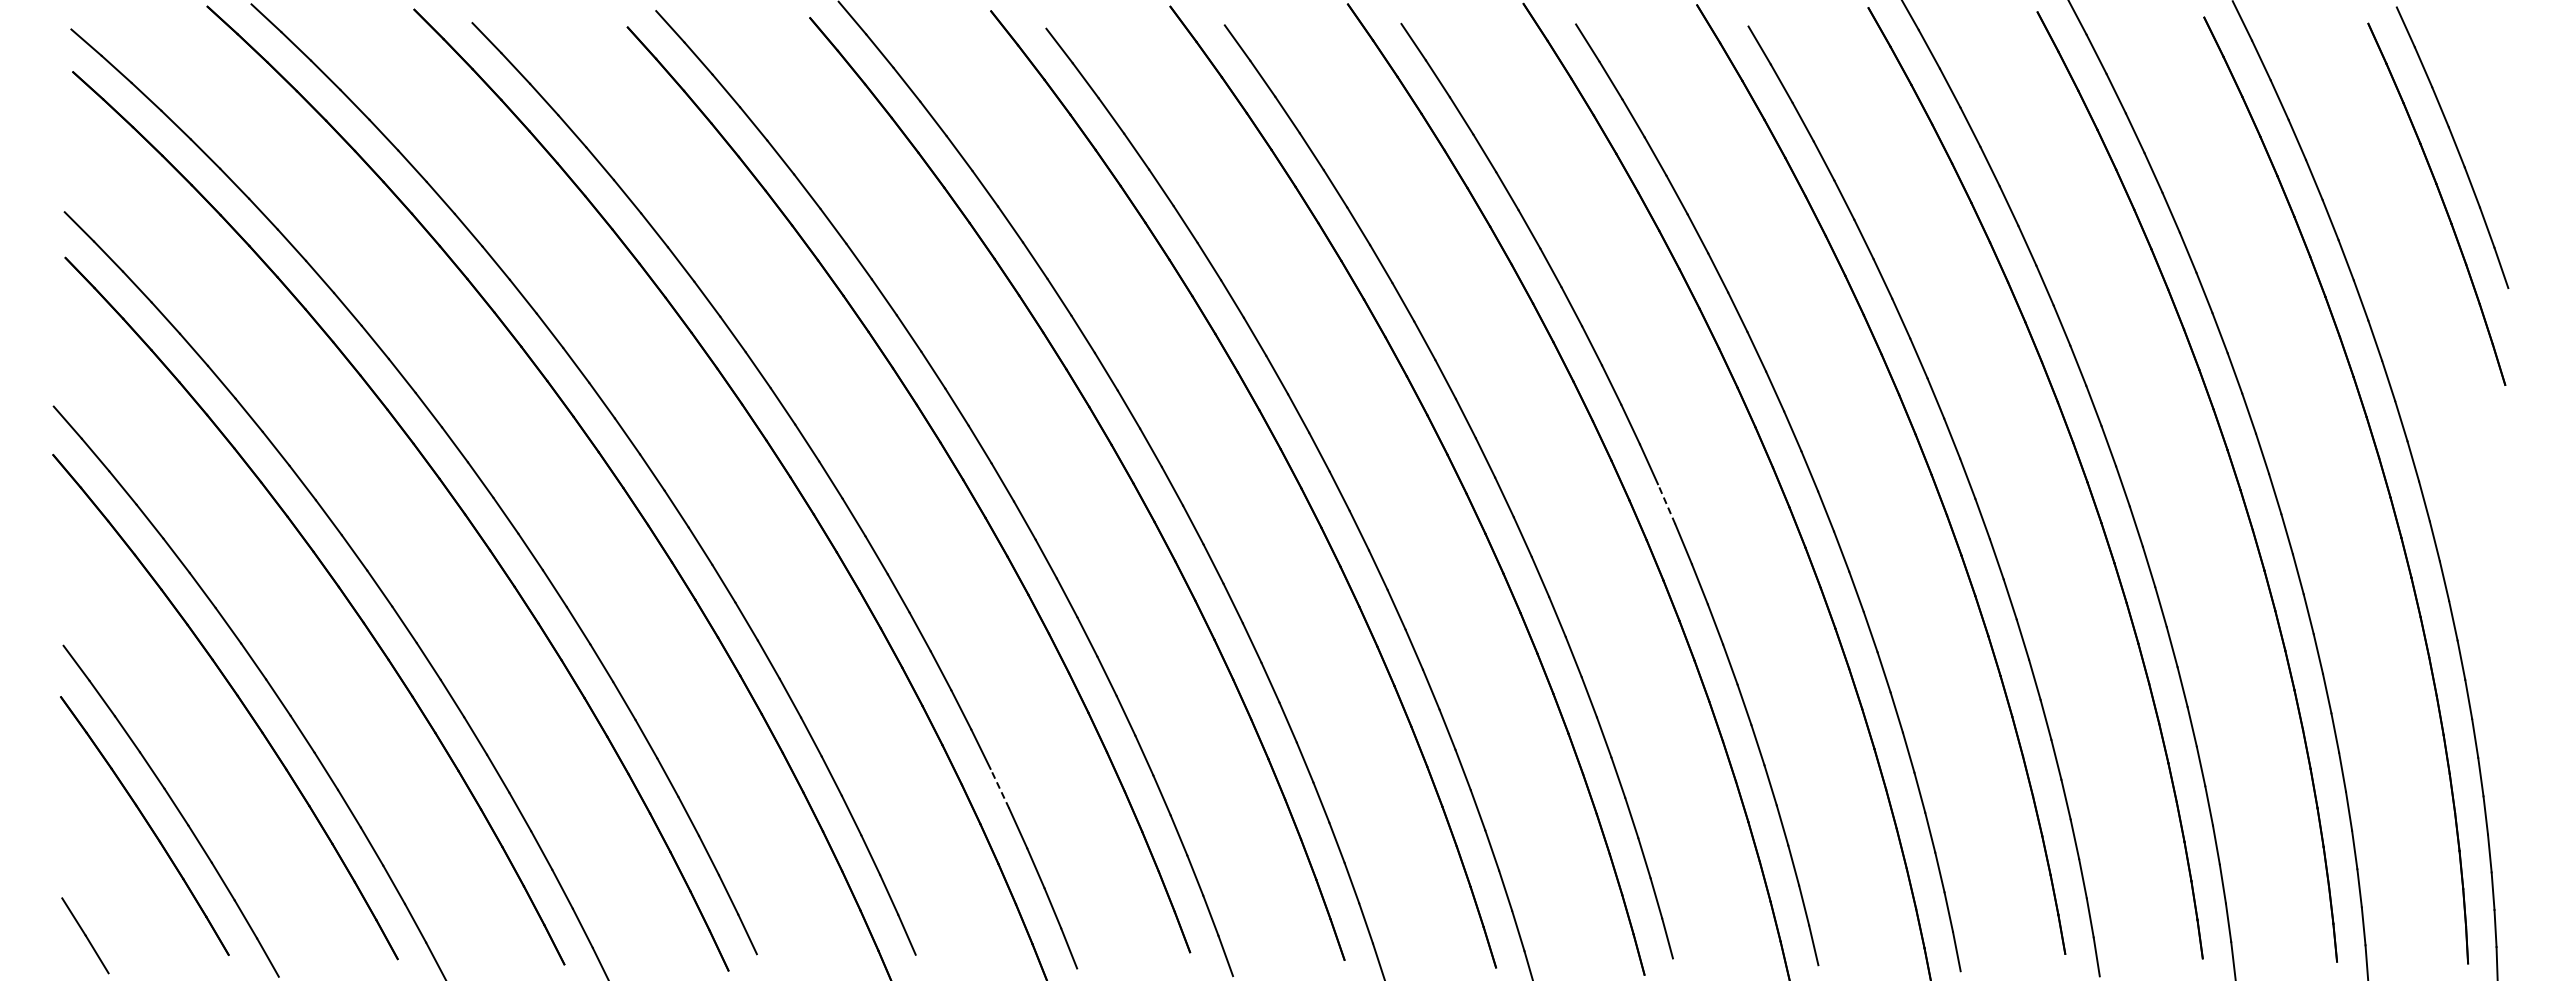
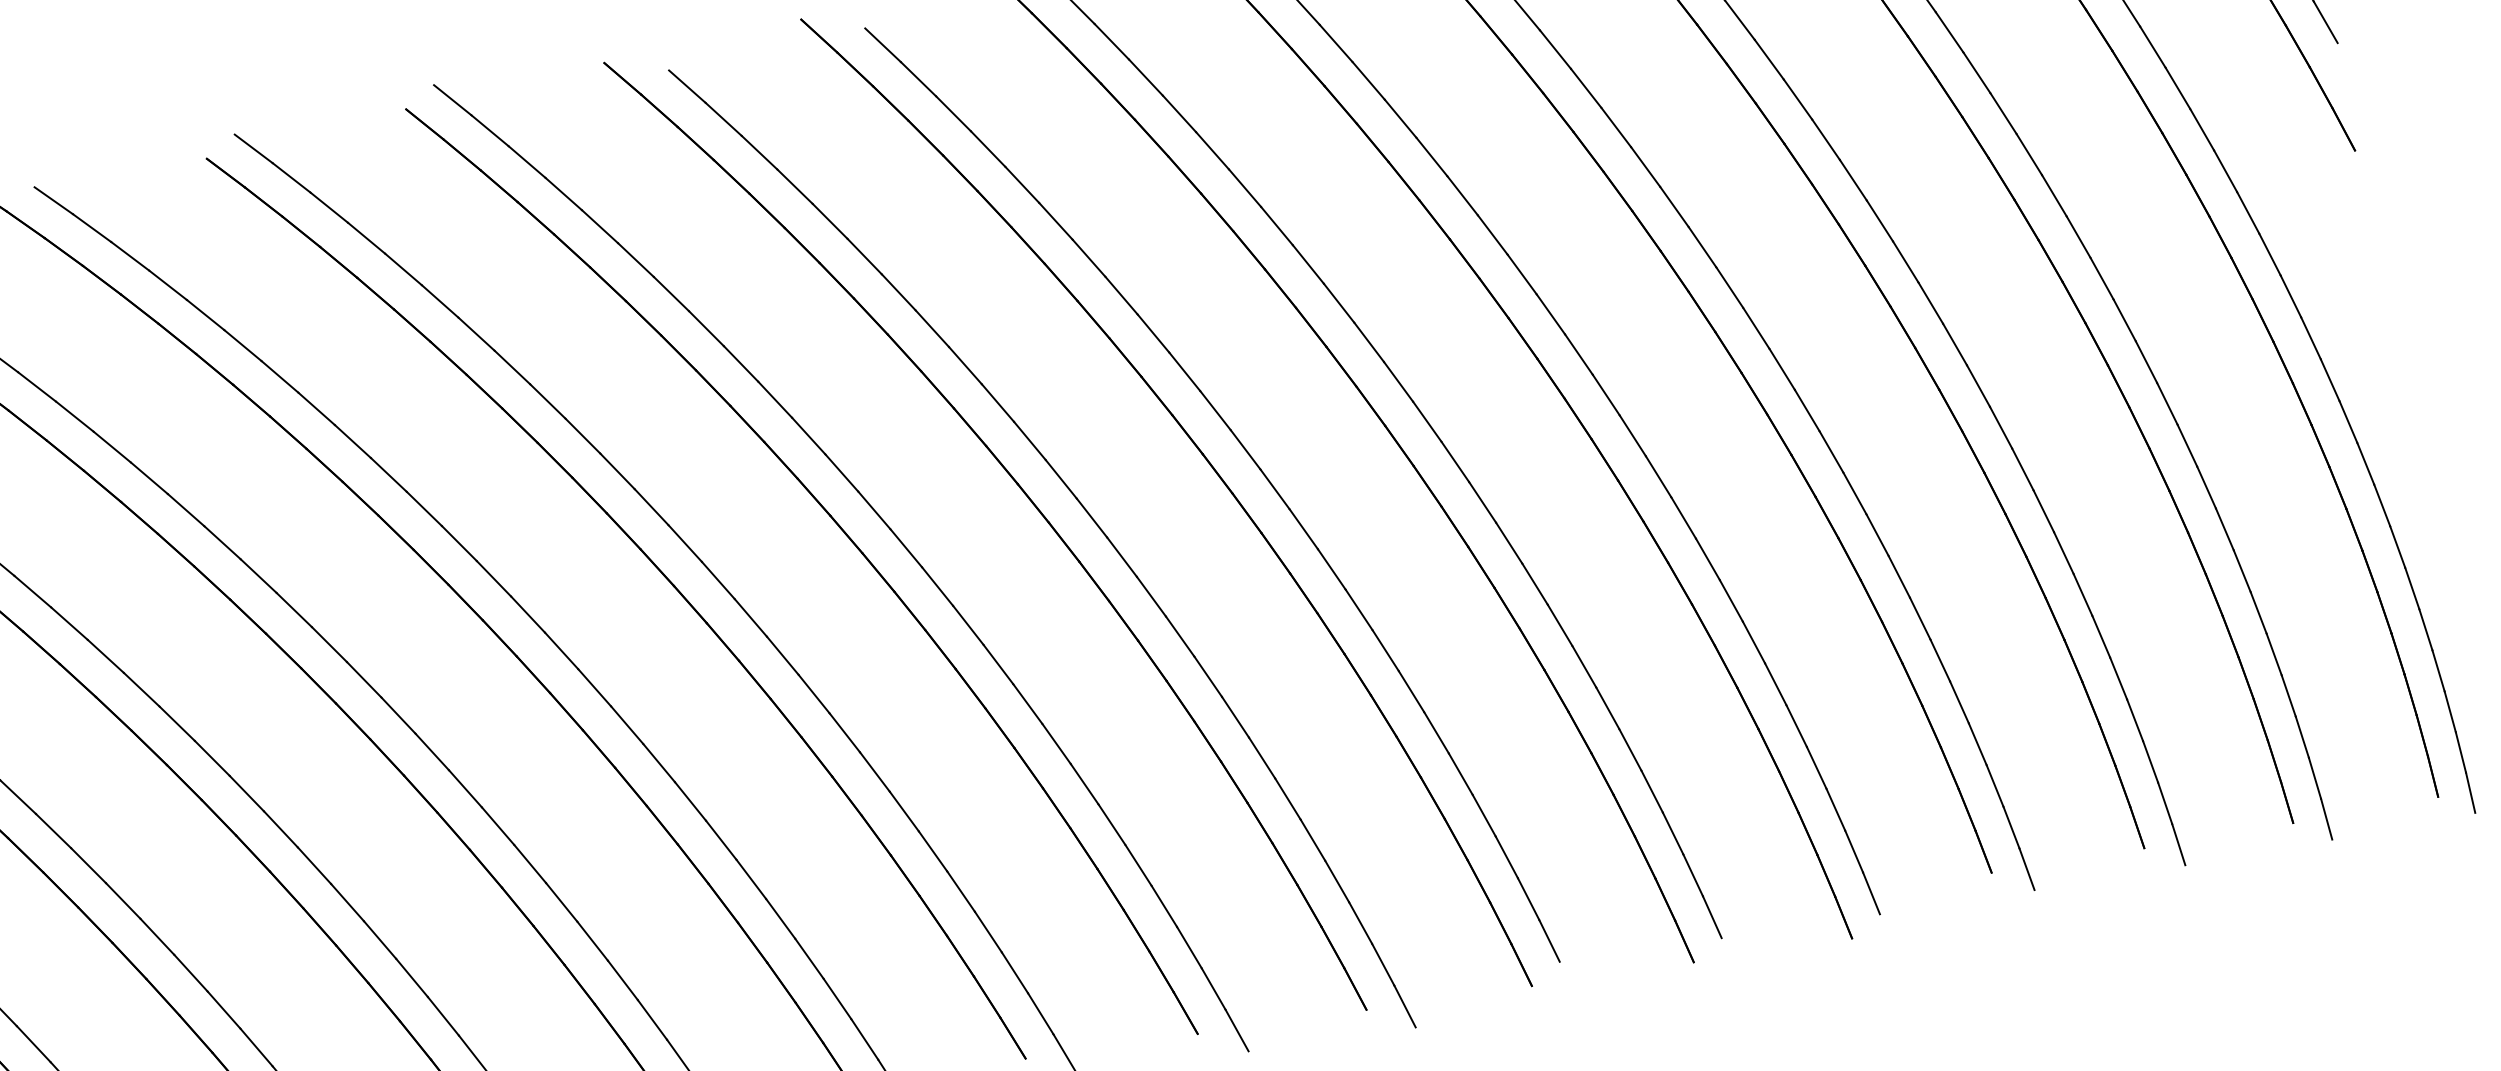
line: (1666, 504) -> (1455, 462), dashed -> solid
line: (999, 788) -> (780, 918), dashed -> solid

